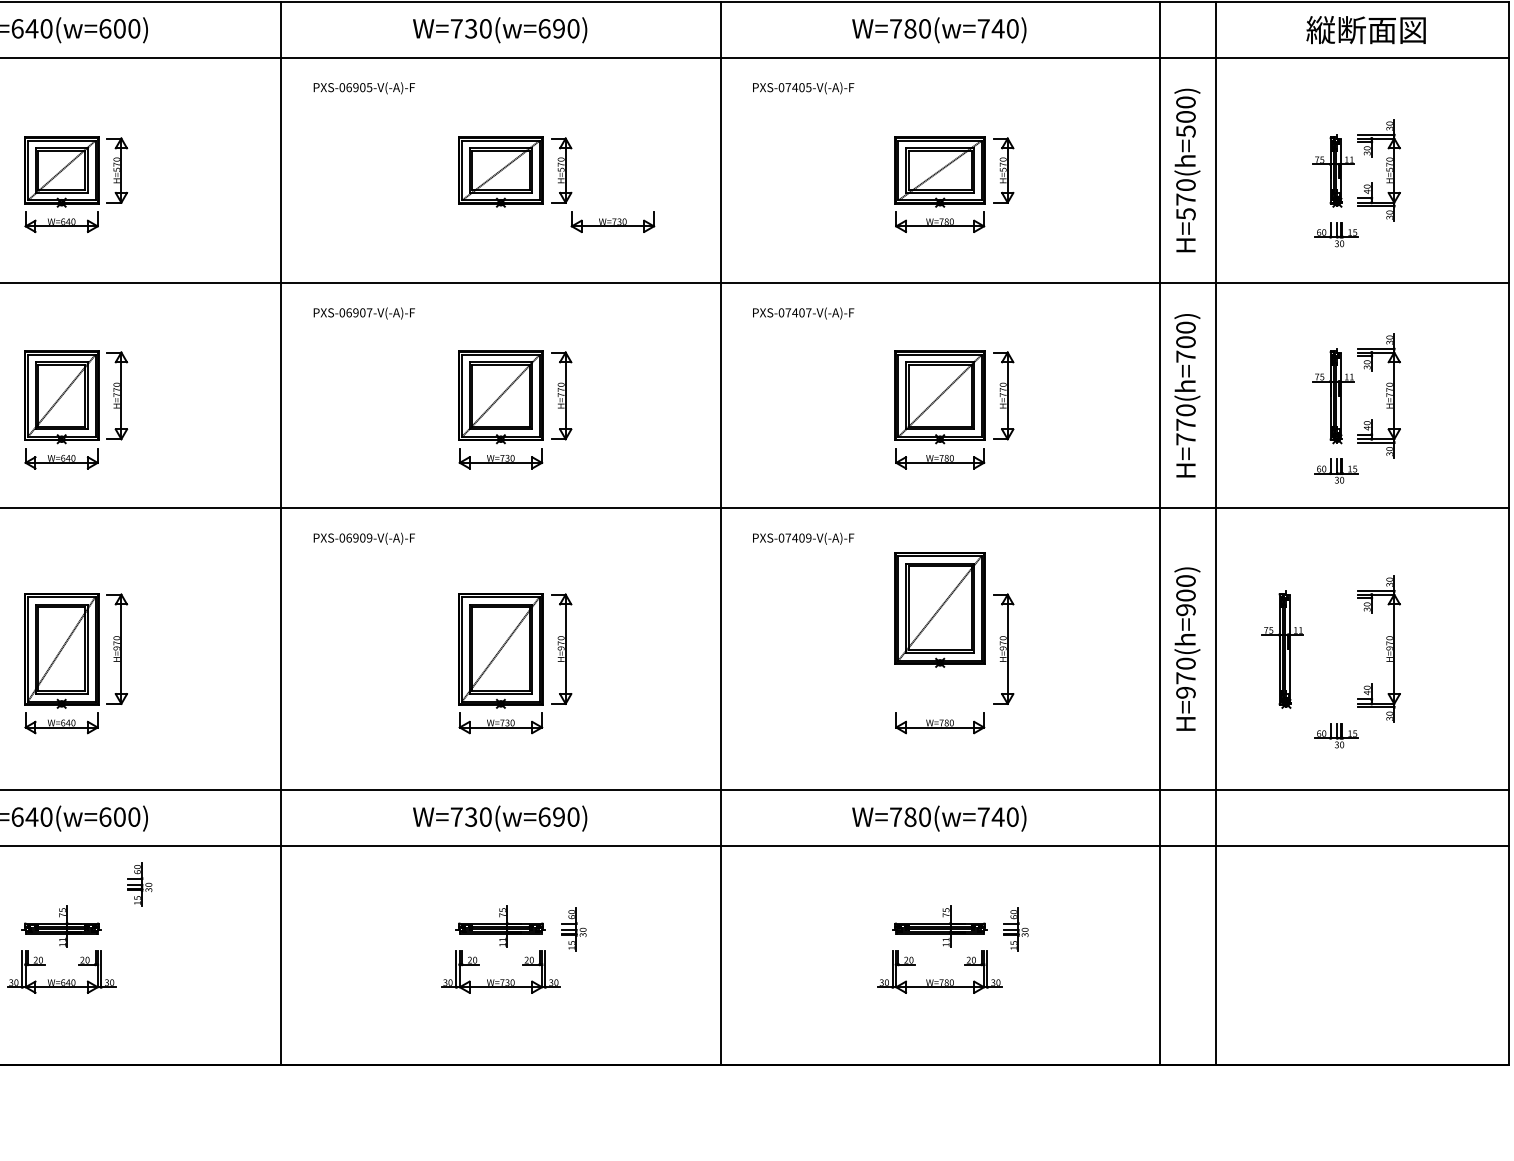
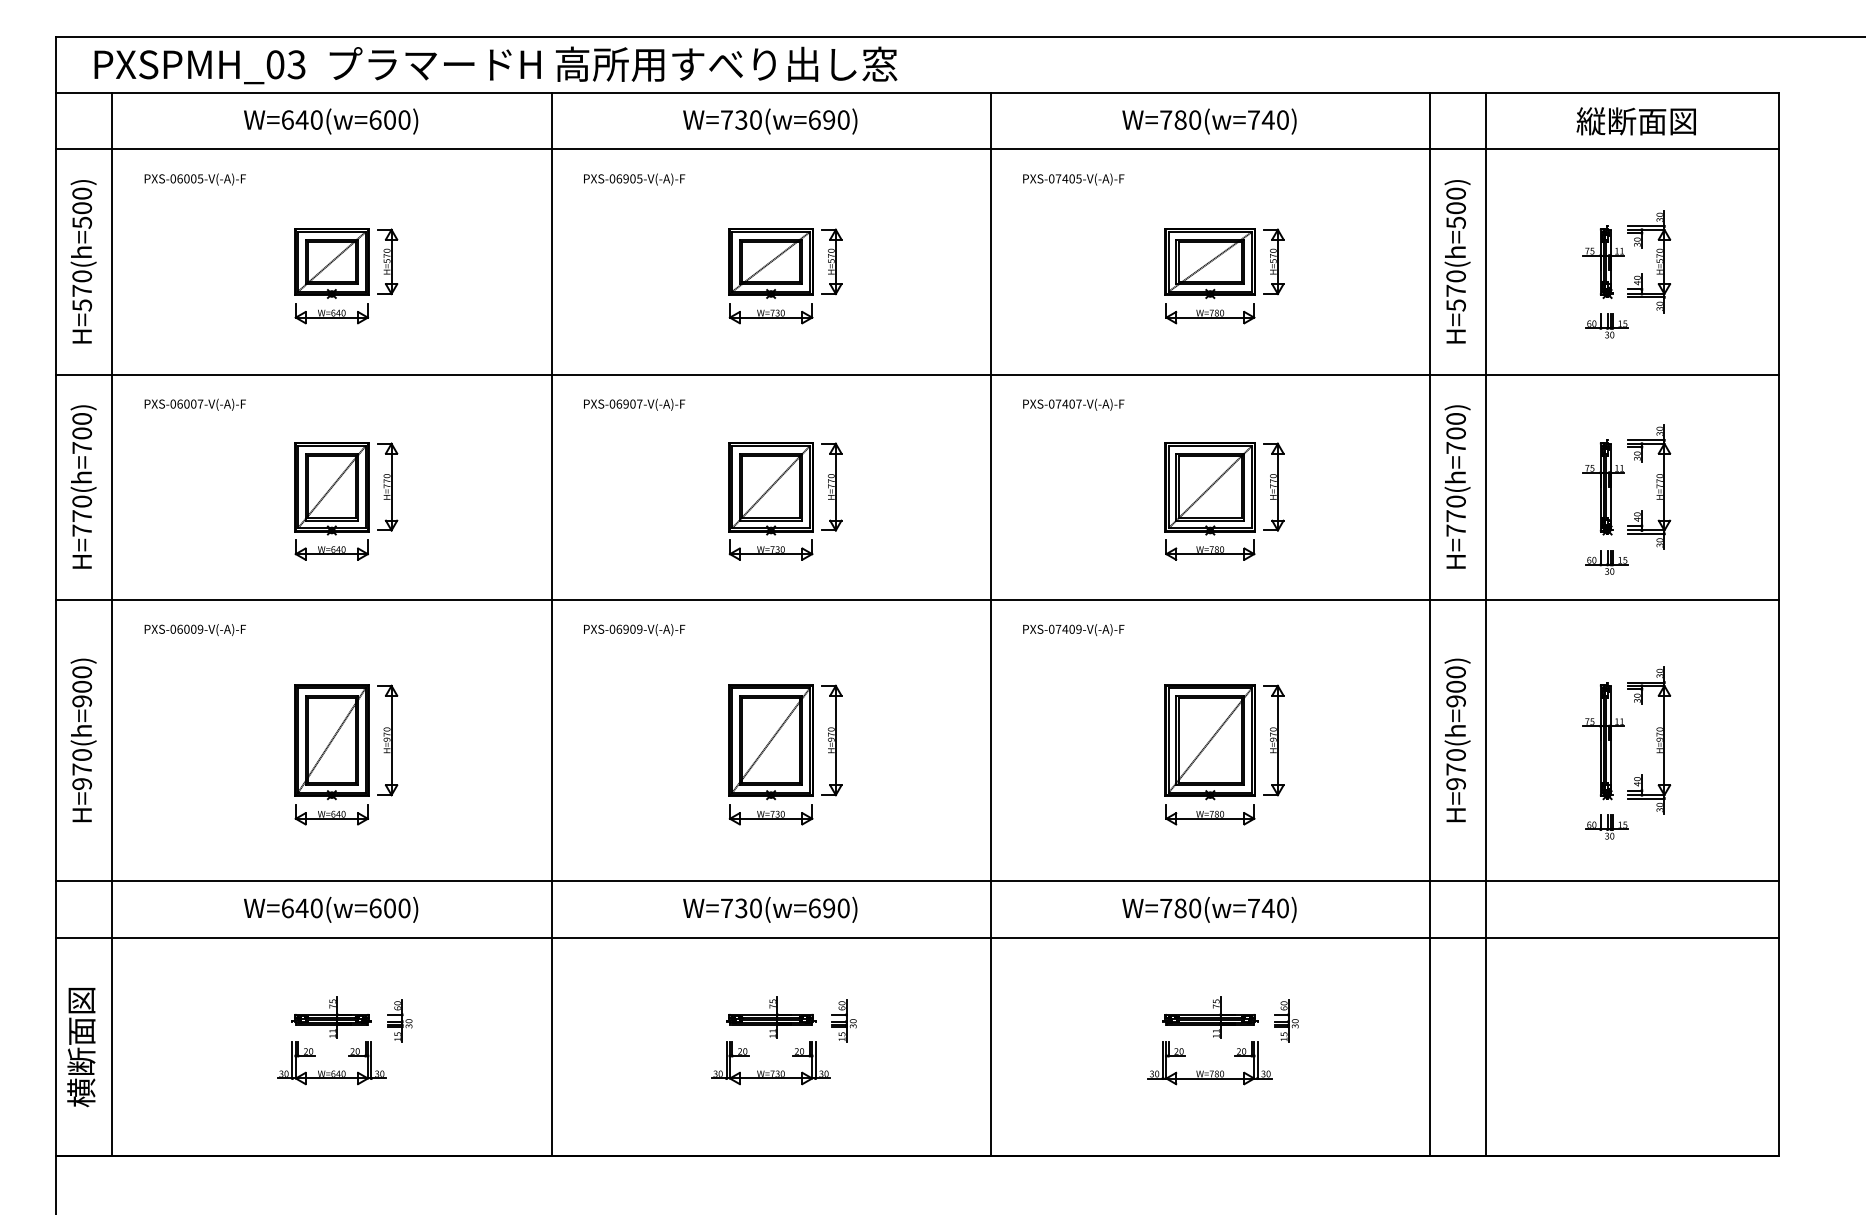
part: (612, 222) -> (770, 313), moved
part: (939, 610) -> (1209, 742), moved
part: (1282, 650) -> (1603, 741), moved
part: (139, 884) -> (399, 1020), moved

